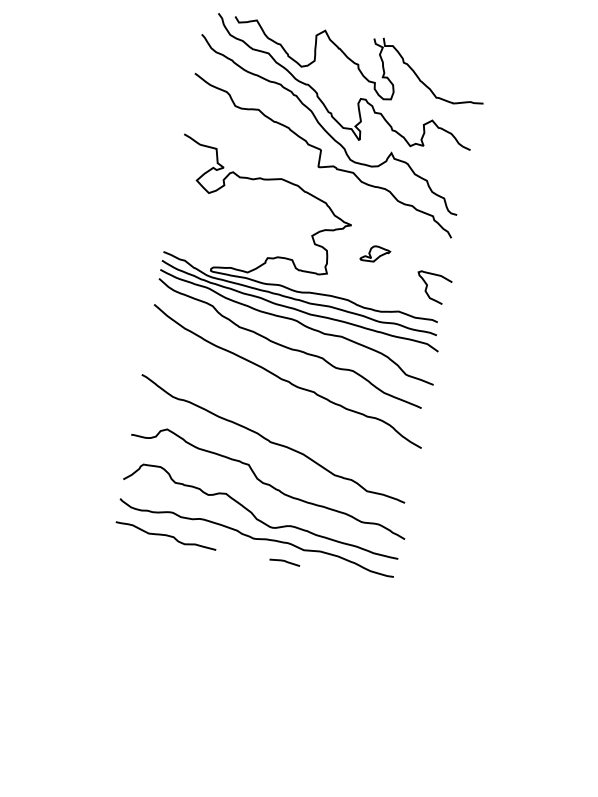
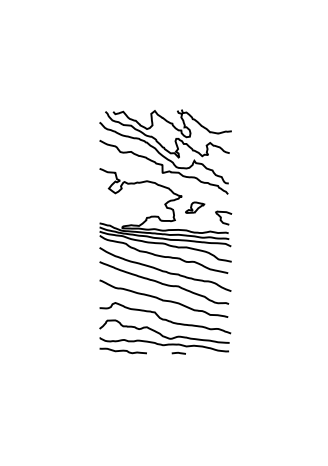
part: (376, 254) -> (195, 207), size x1.43
curve: (280, 406) -> (164, 283), added

